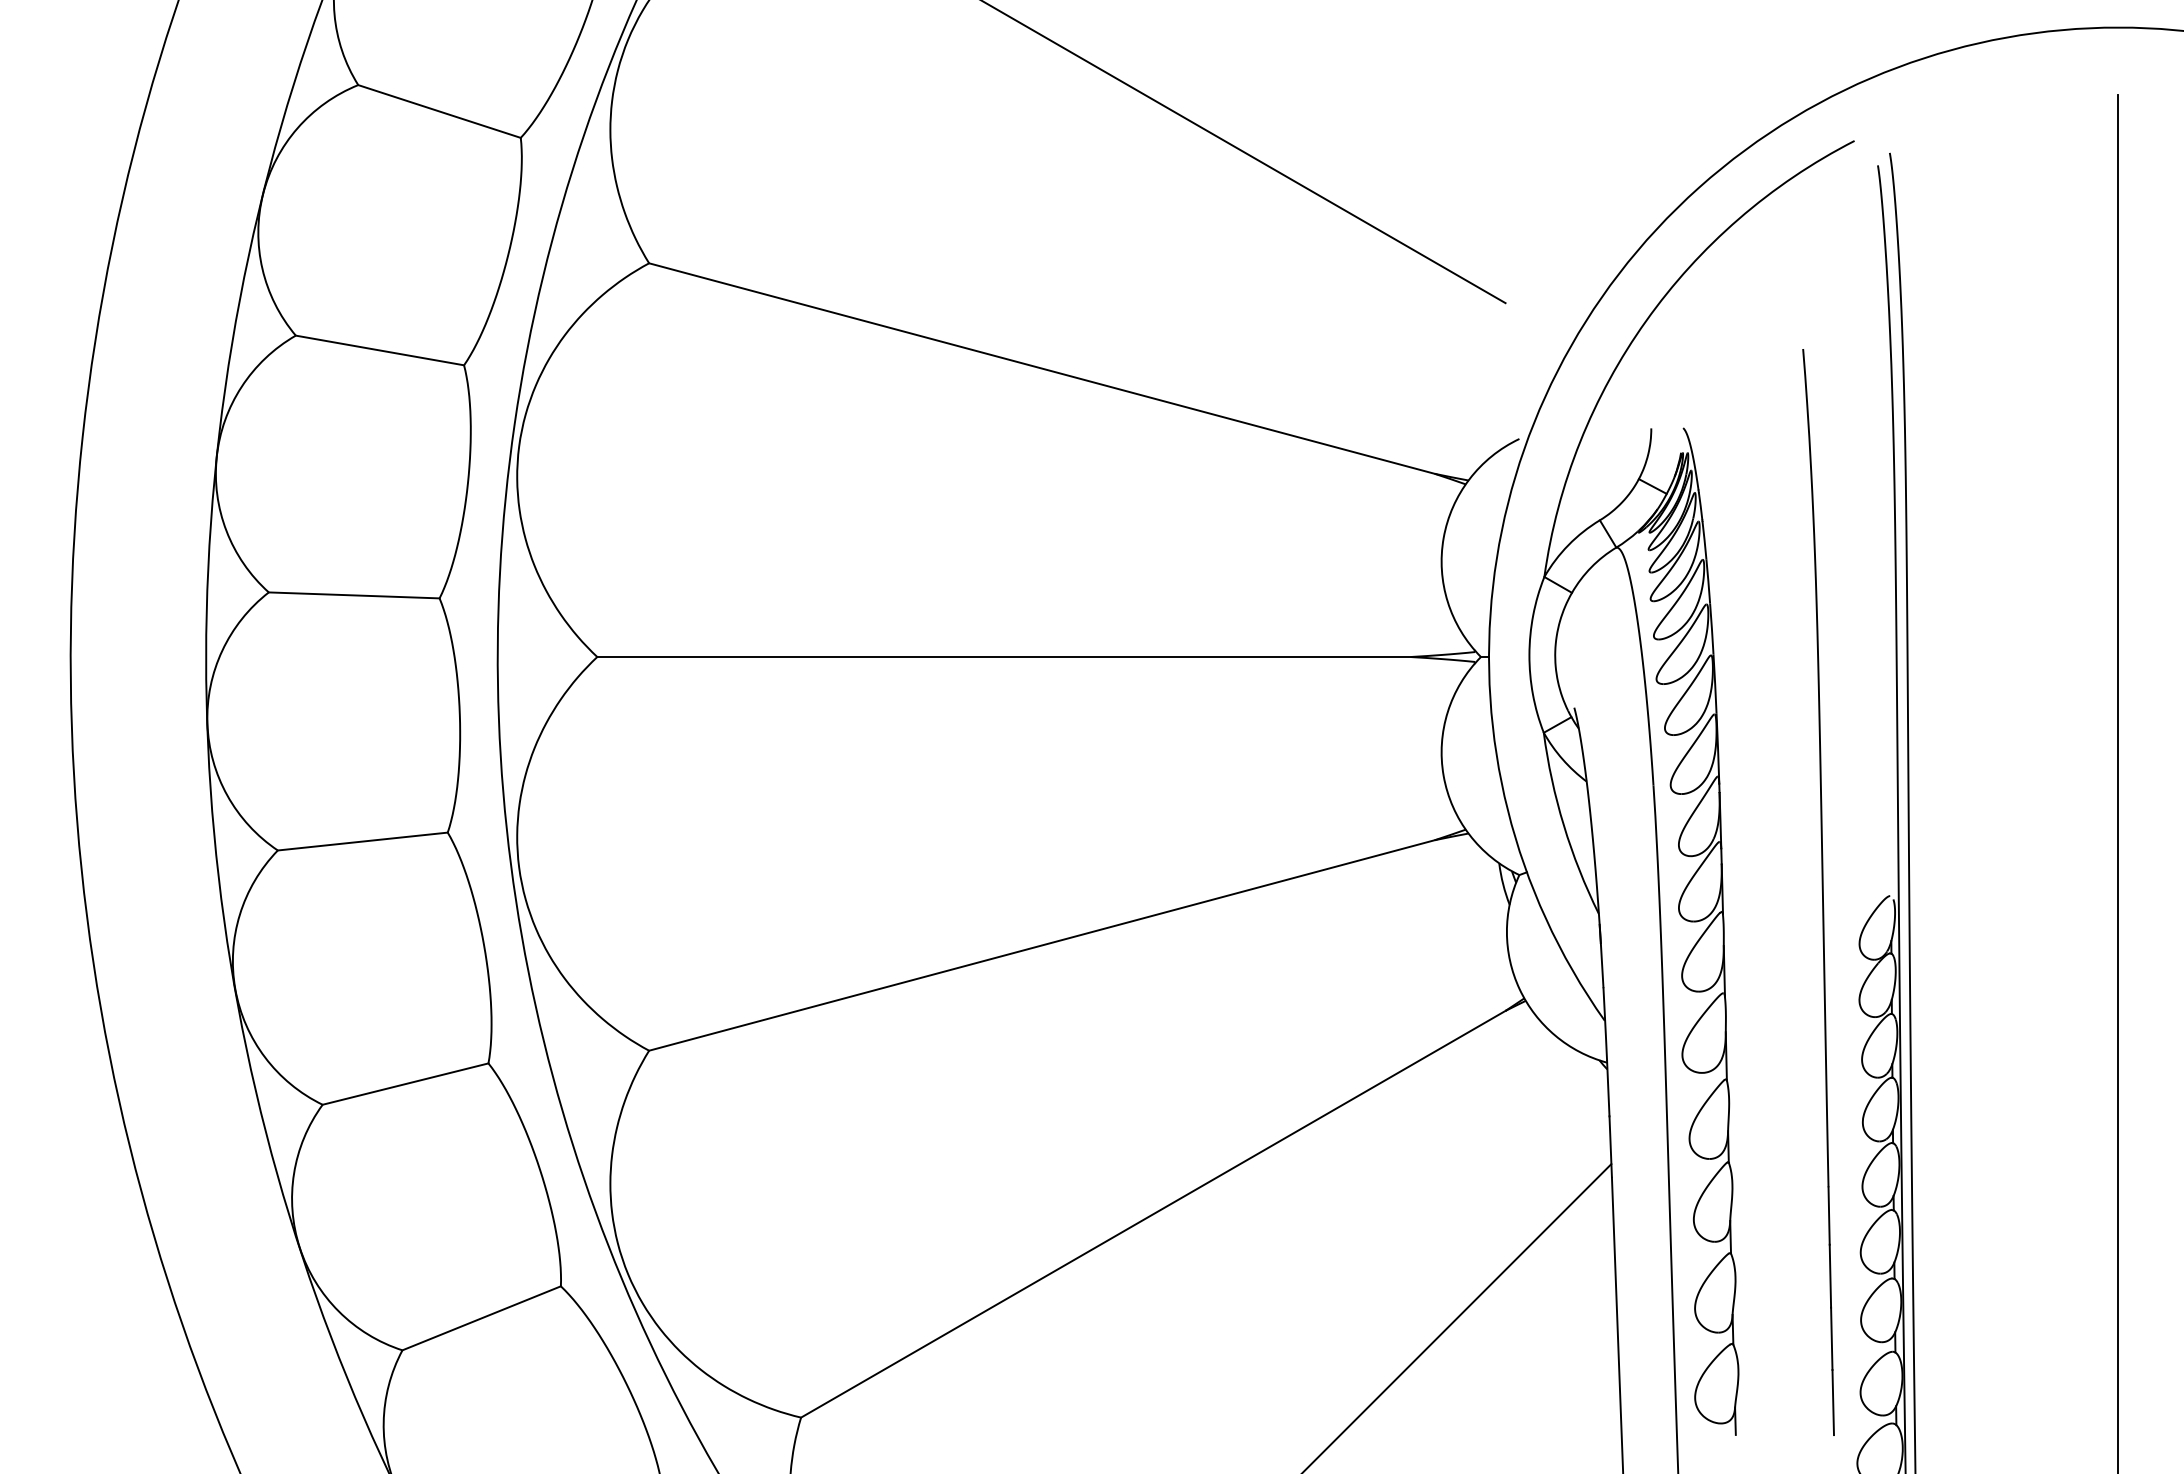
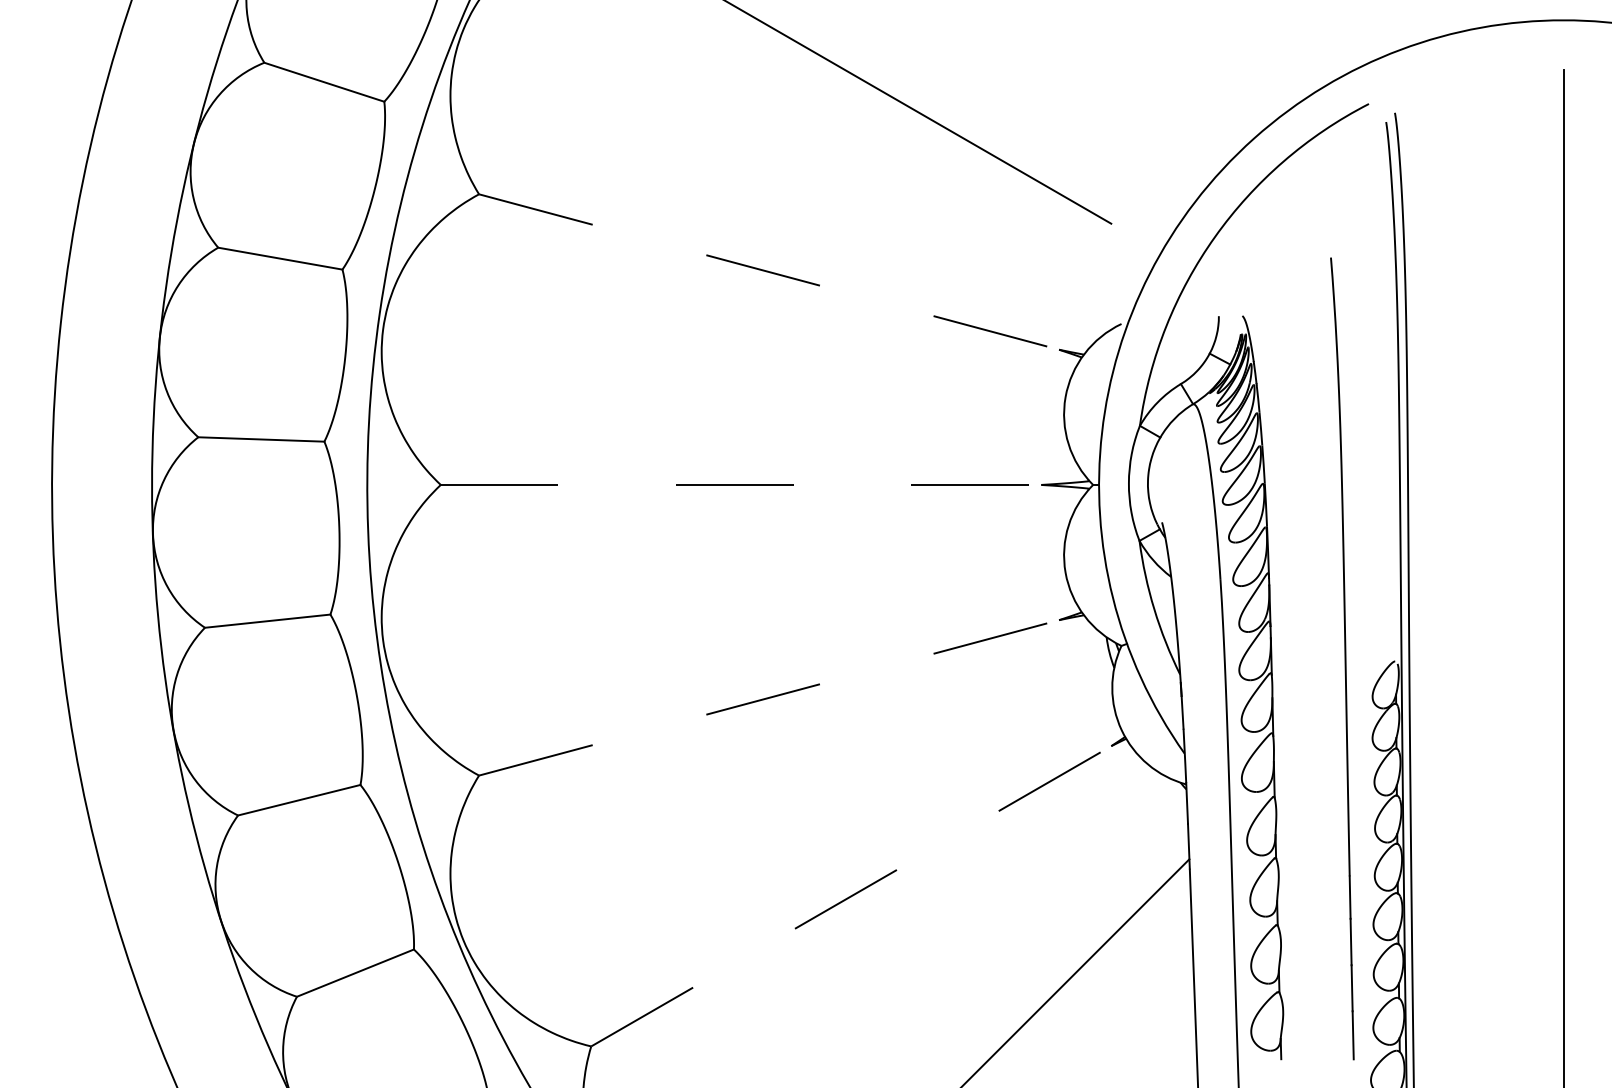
line: (1042, 368) -> (769, 271), solid -> dashed
line: (1004, 657) -> (741, 485), solid -> dashed
line: (1042, 945) -> (769, 697), solid -> dashed
line: (1153, 1214) -> (851, 896), solid -> dashed

